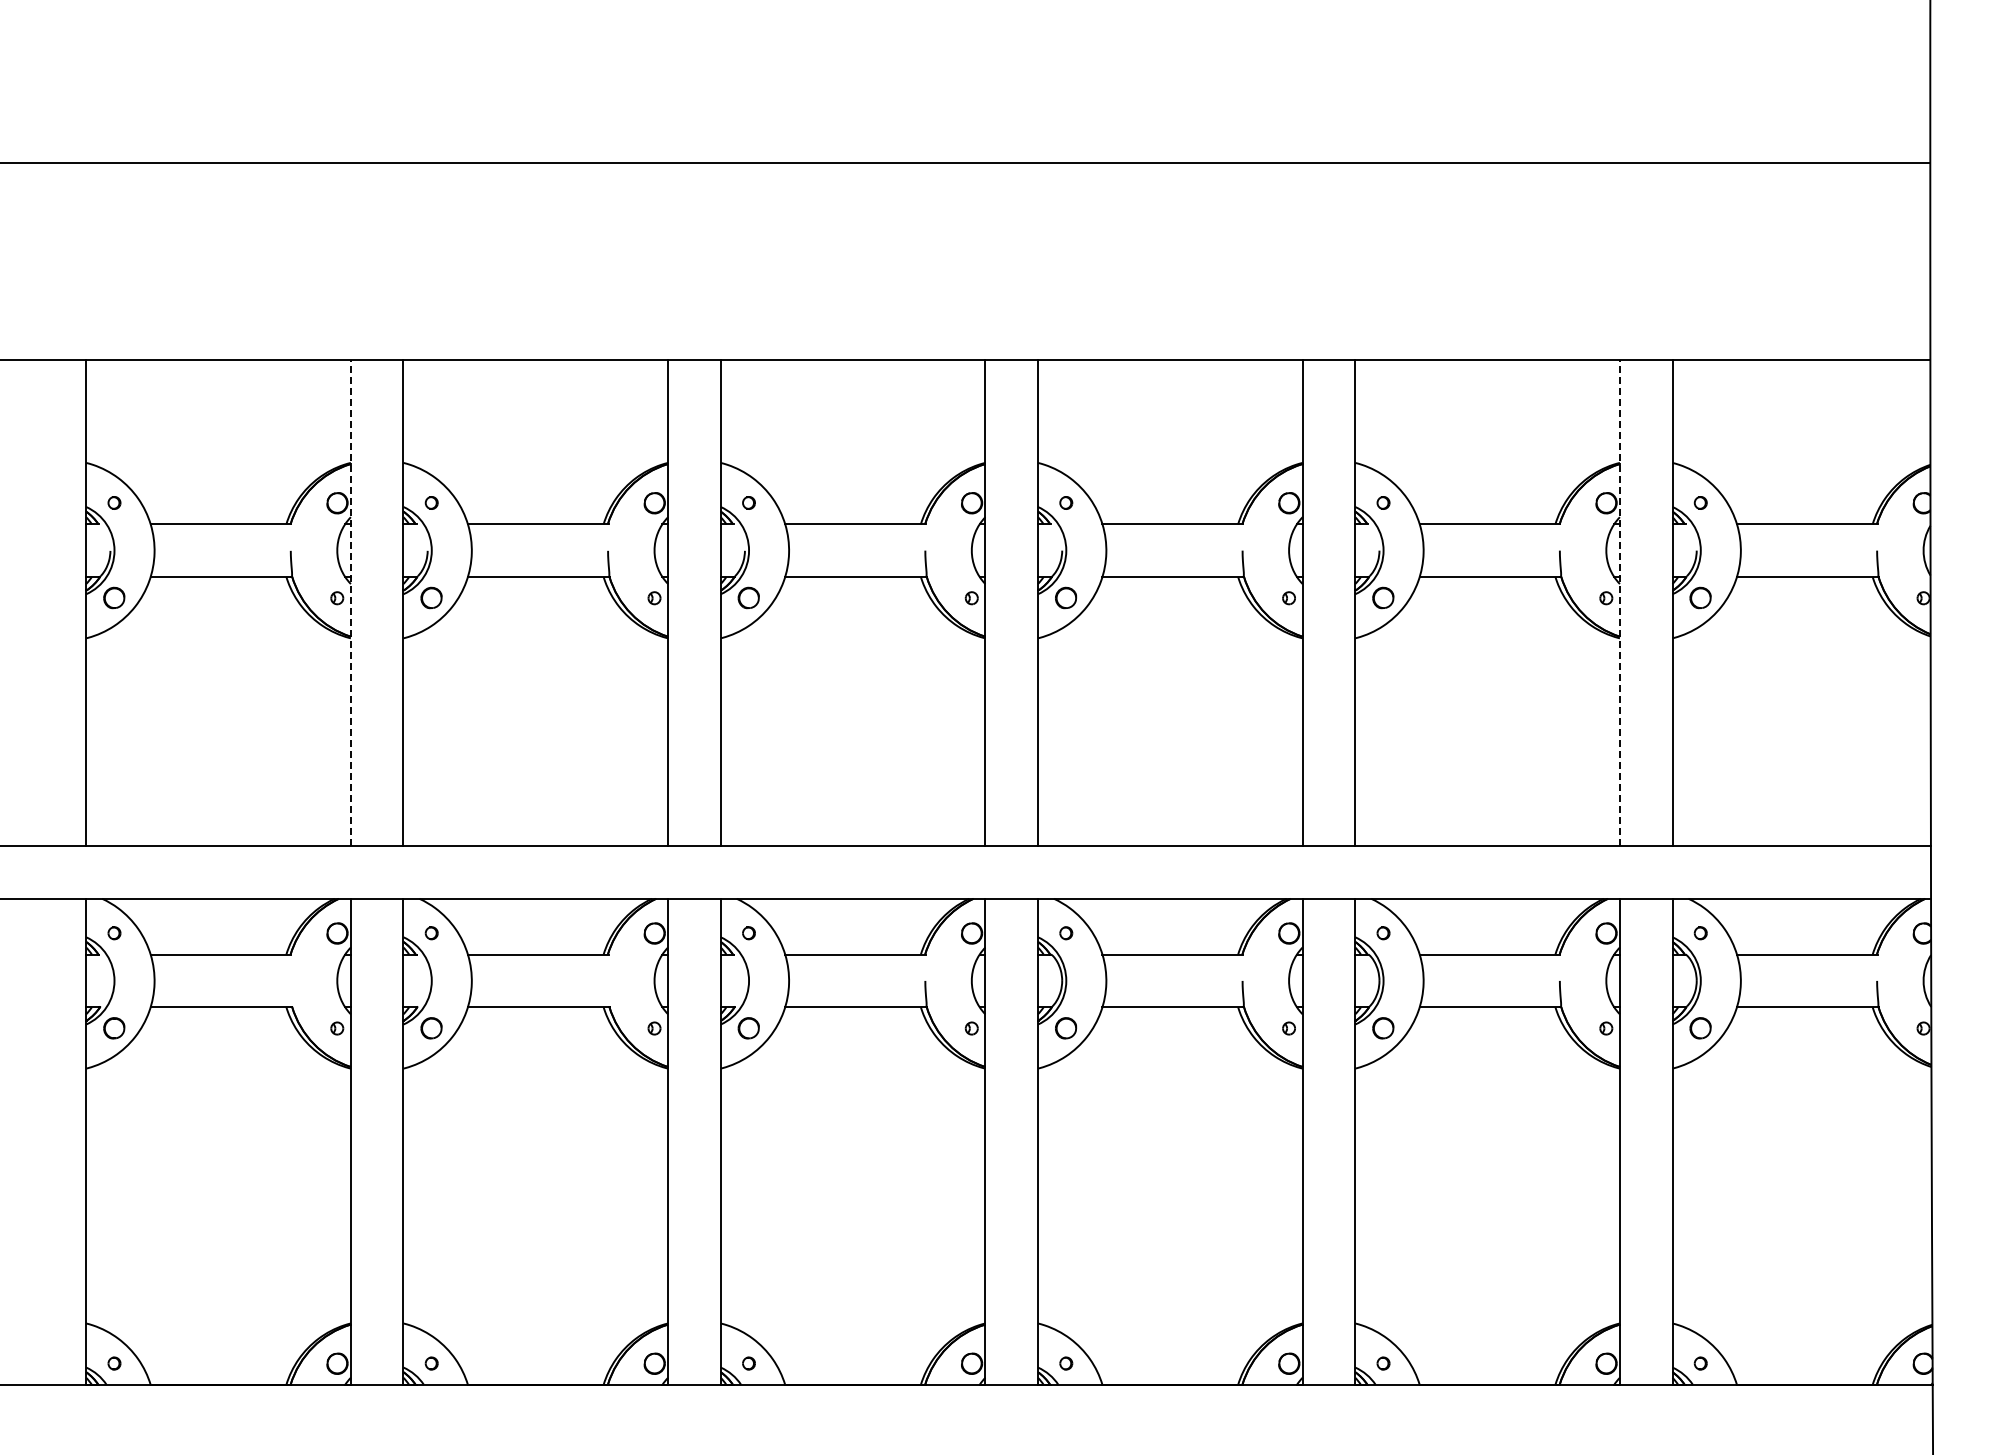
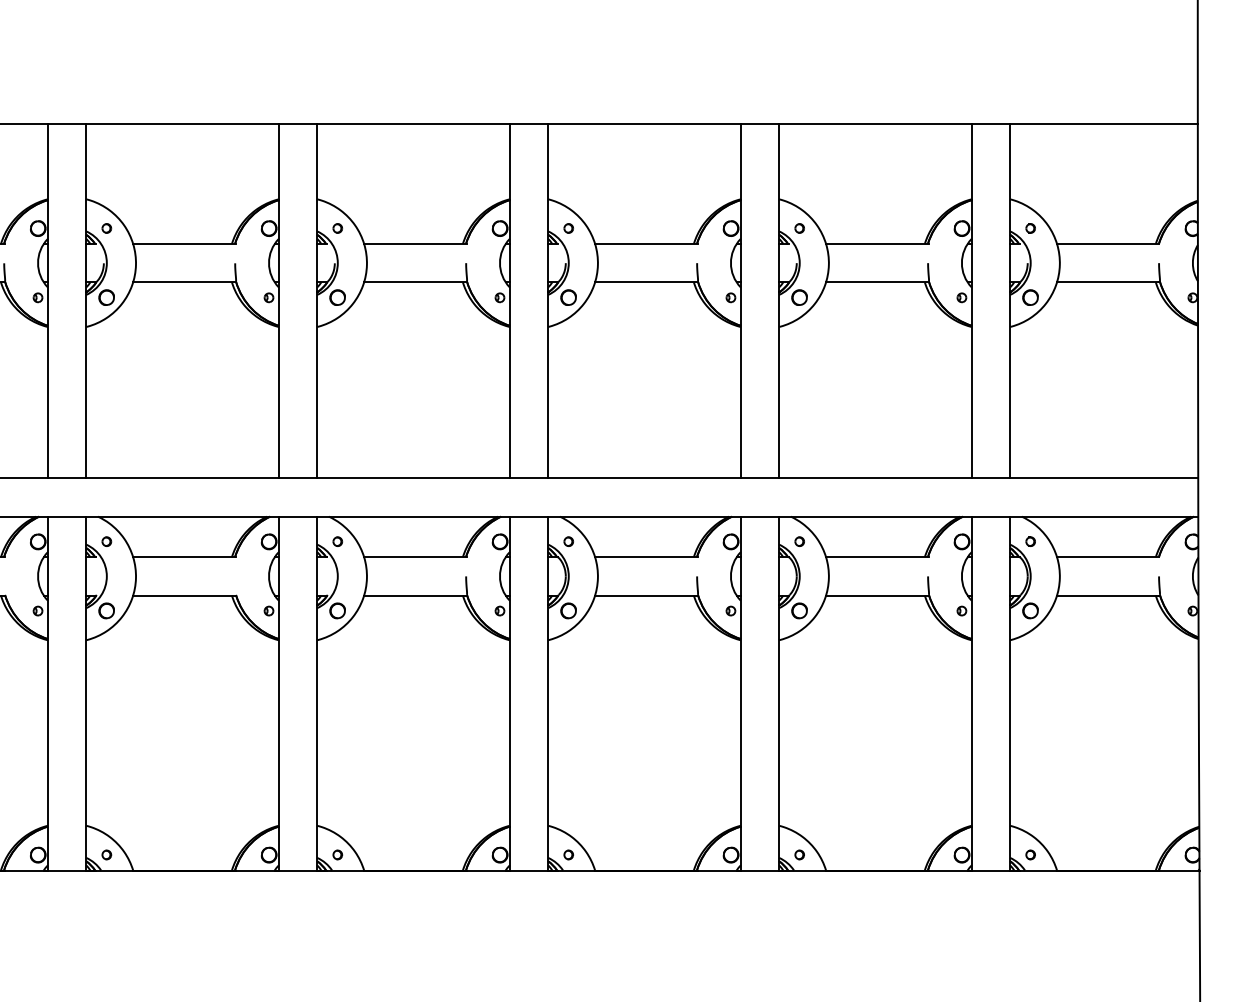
line: (350, 602) -> (47, 300), dashed -> solid
line: (1619, 602) -> (971, 300), dashed -> solid

